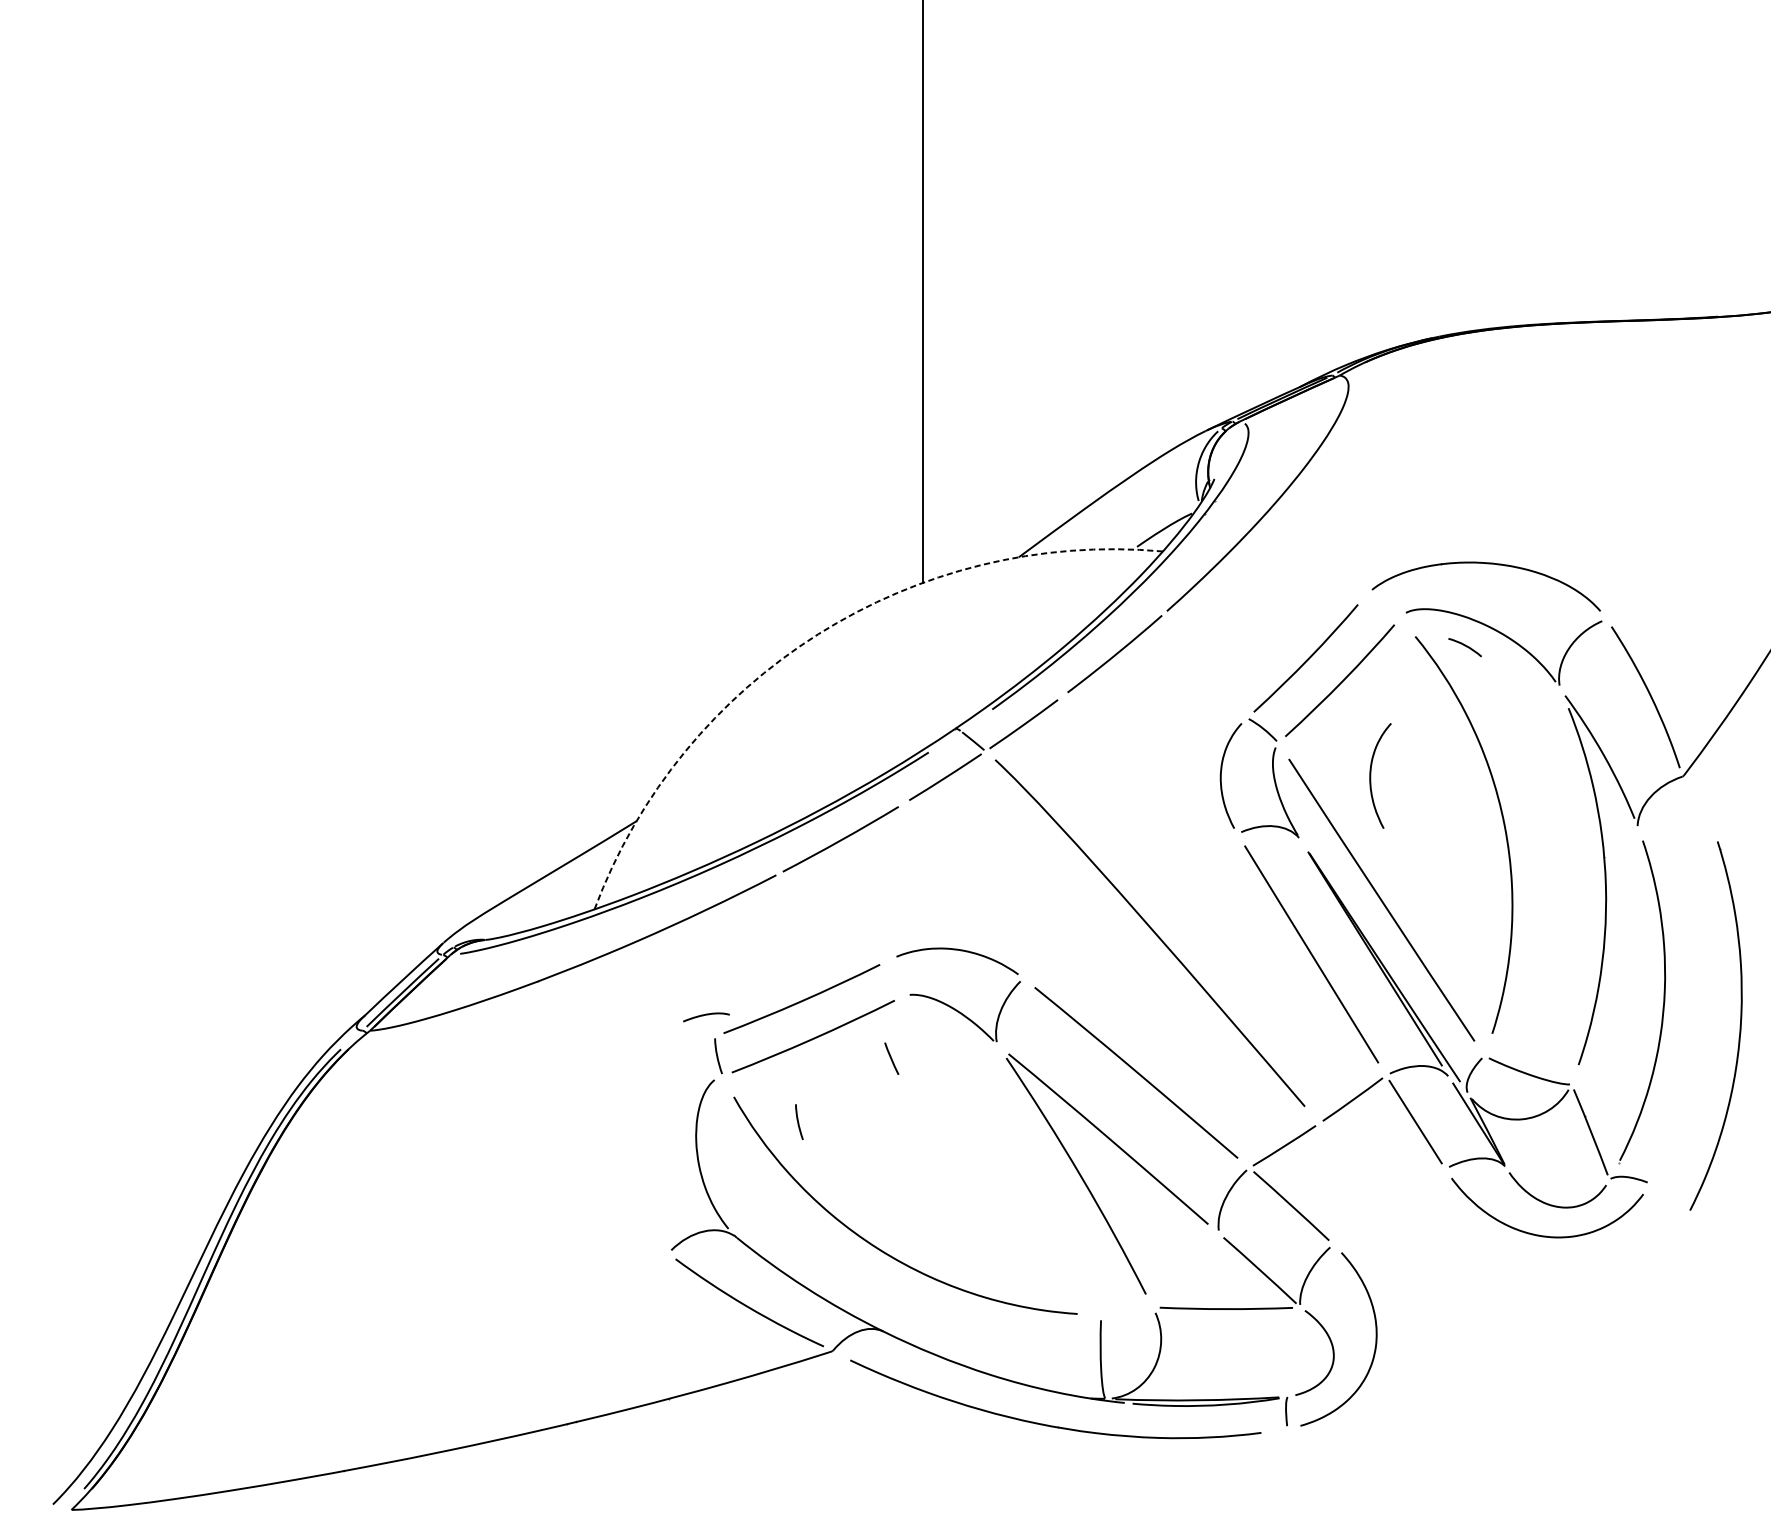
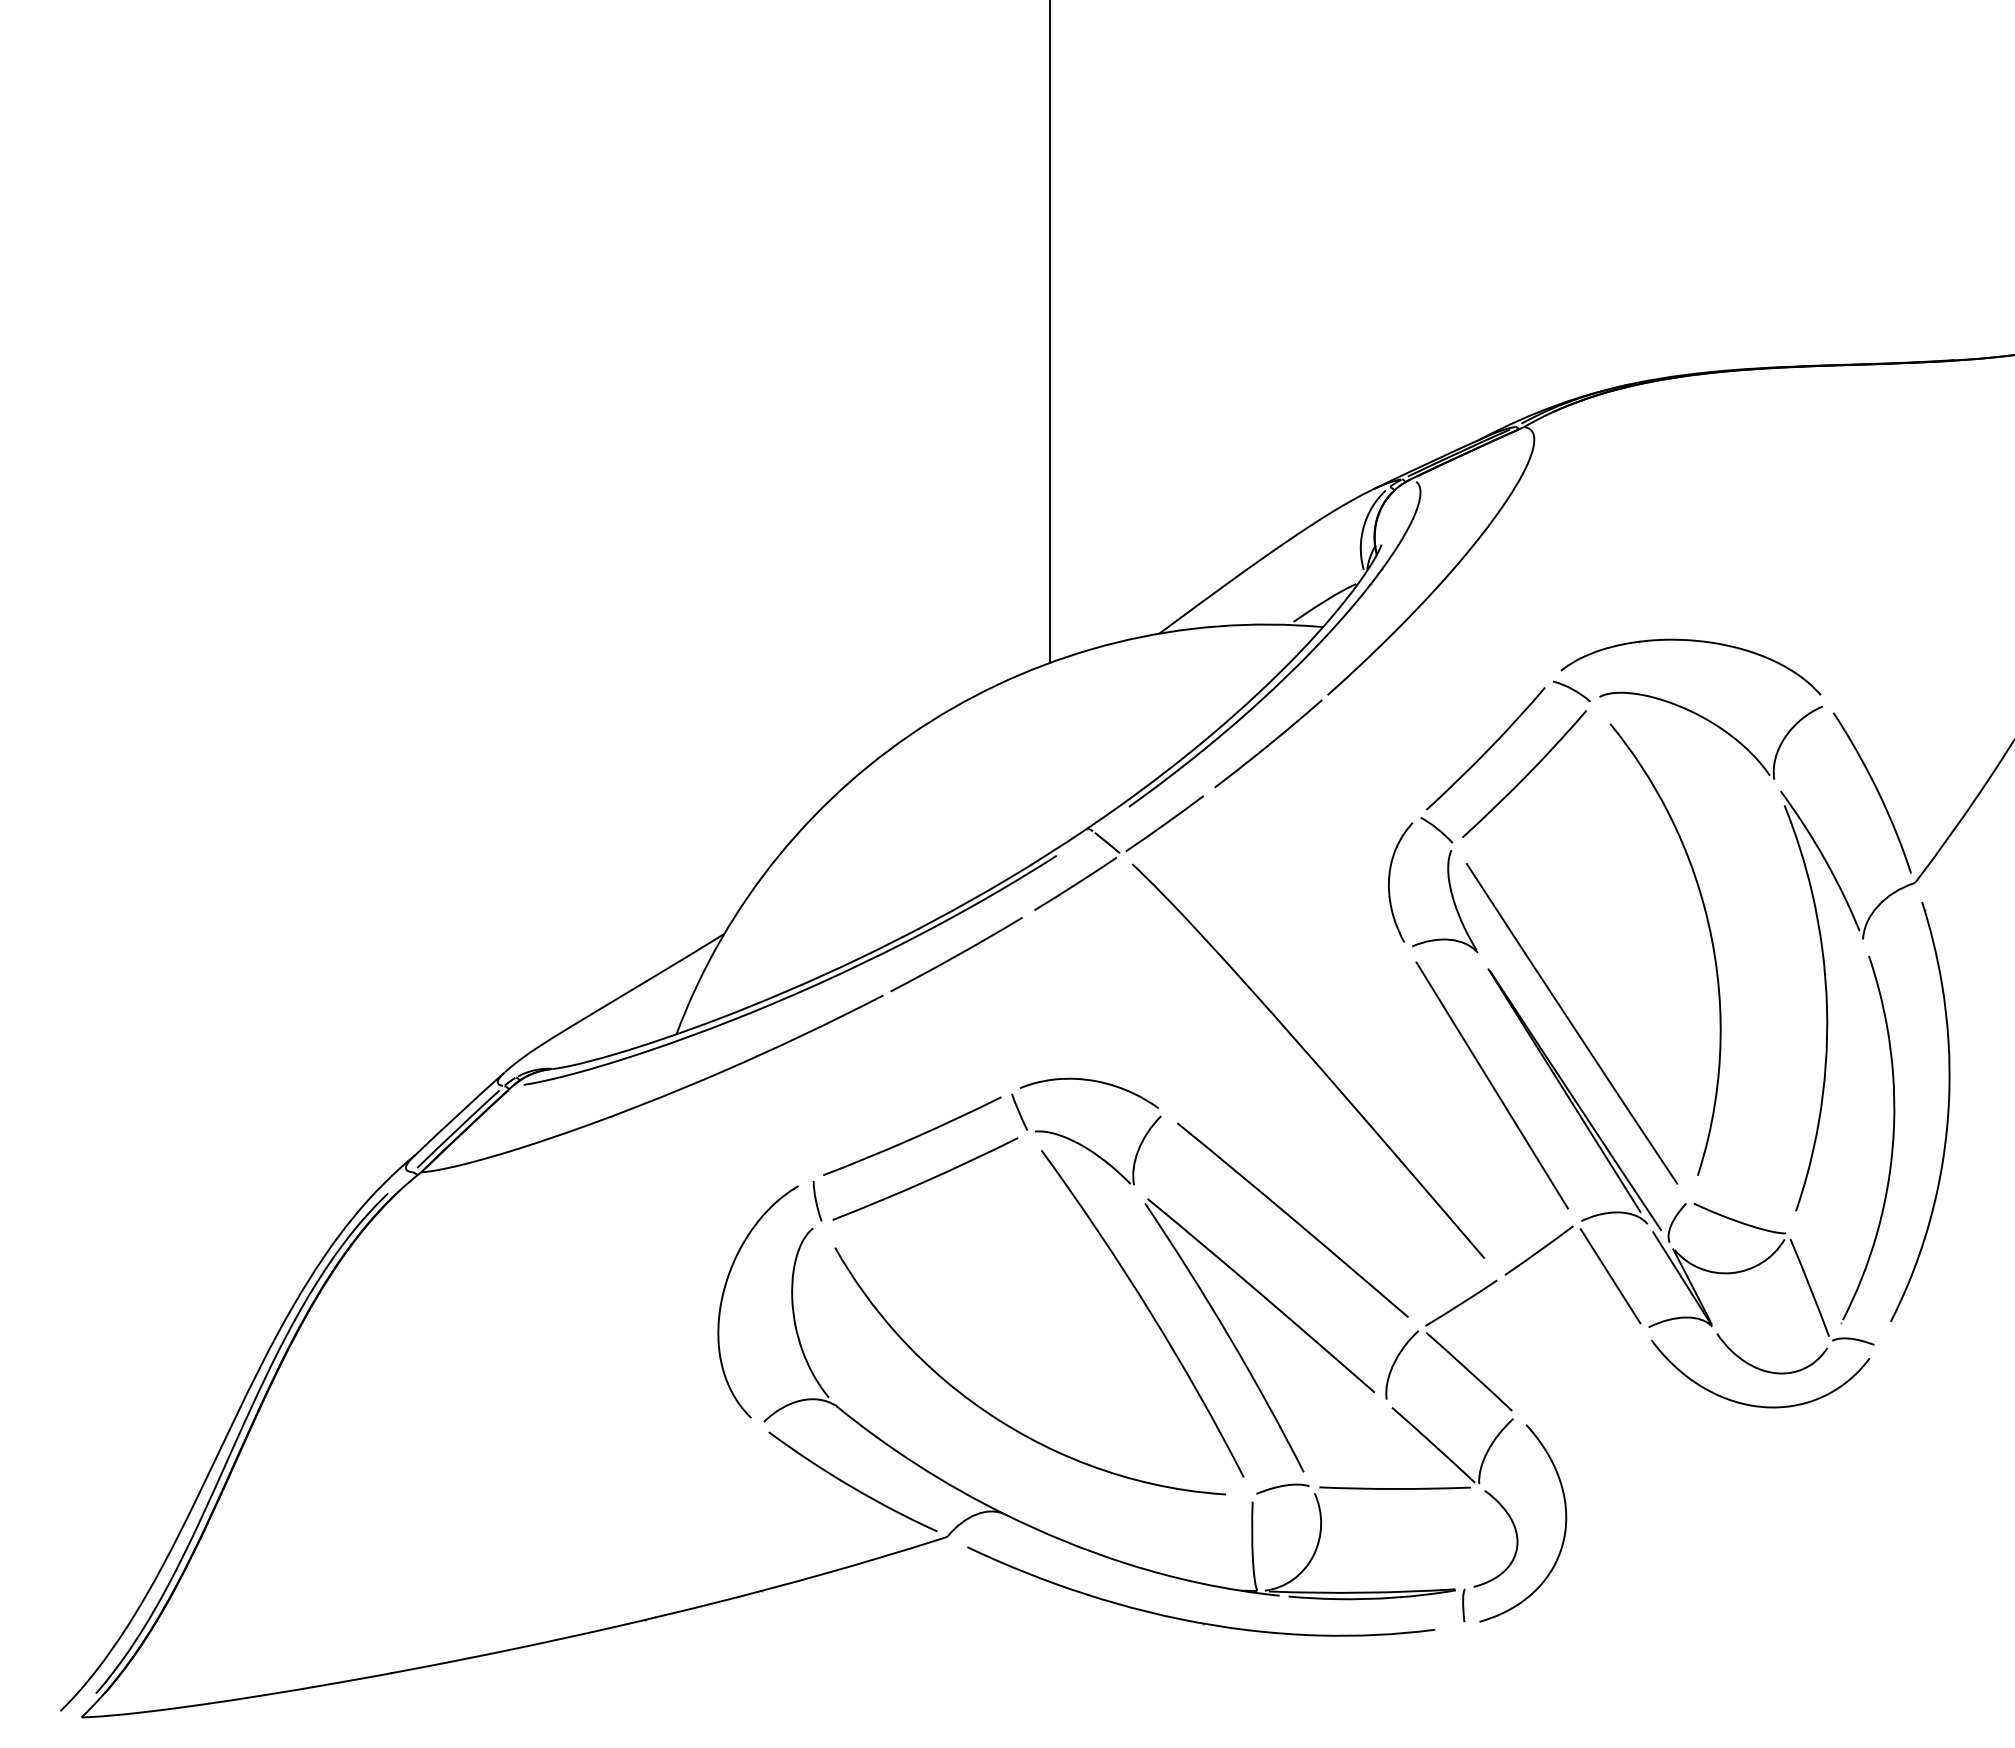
arc: (817, 634) -> (930, 721), dashed -> solid
curve: (1465, 646) -> (1572, 690), moved
curve: (1370, 775) -> (1559, 882), removed
curve: (705, 1015) -> (1281, 1487), moved
part: (1739, 1025) -> (1947, 1111), moved
line: (891, 1058) -> (1019, 1111), moved
curve: (799, 1122) -> (909, 1276), removed
curve: (636, 1137) -> (724, 1293), added
curve: (1009, 1153) -> (1148, 1311), added

